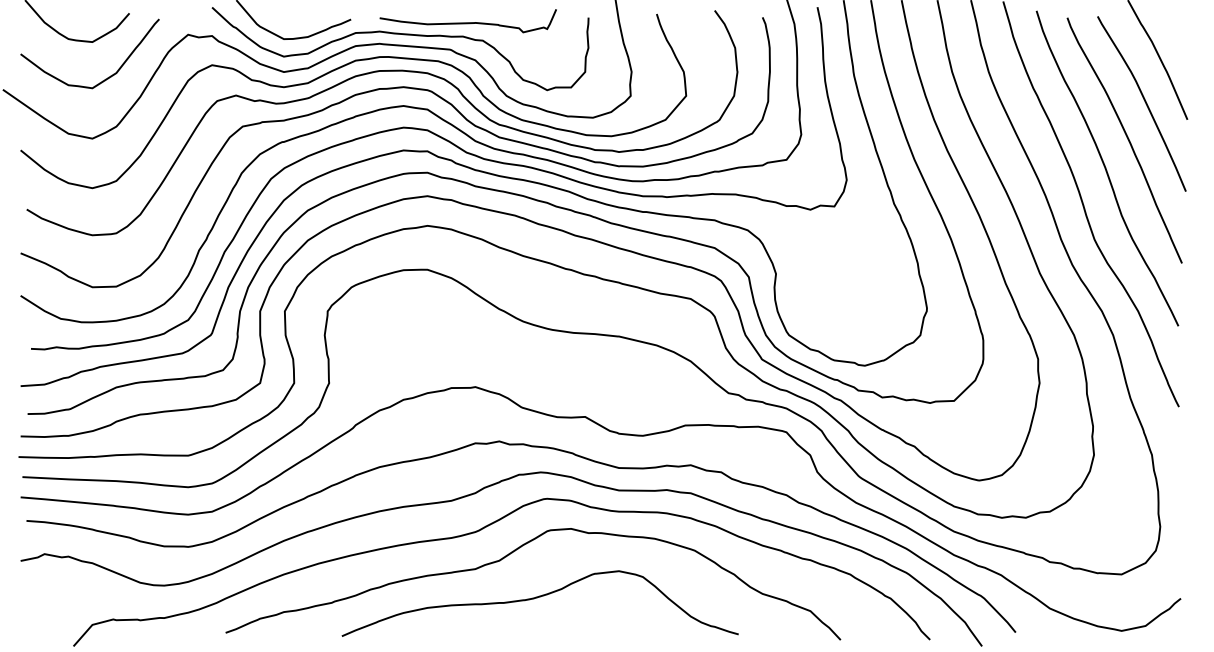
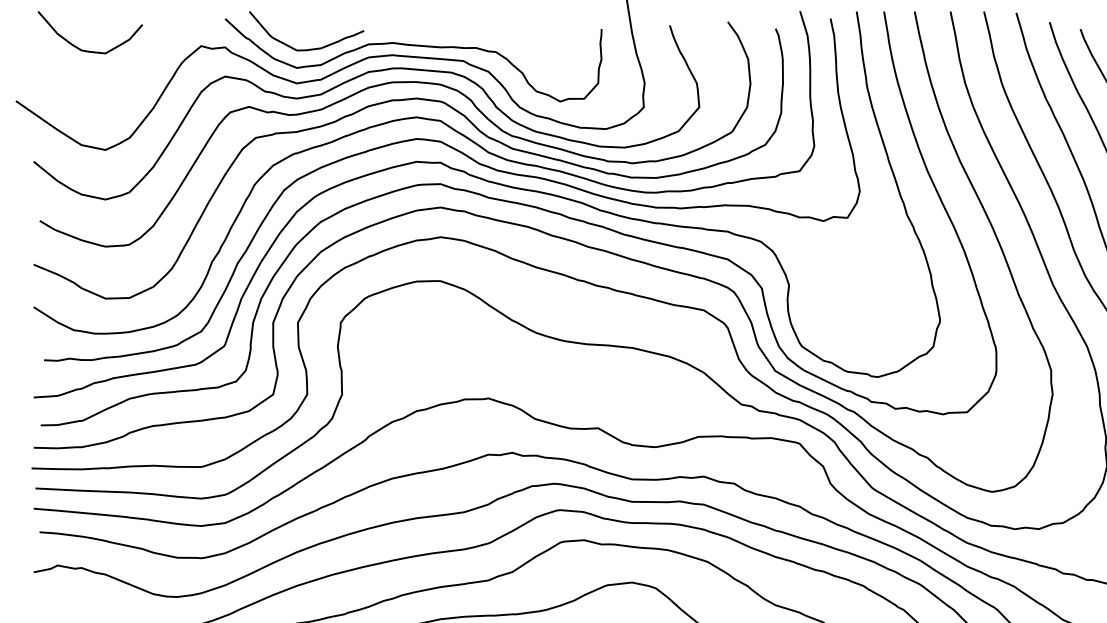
curve: (467, 22) -> (480, 33), removed
curve: (105, 78) -> (118, 89), removed

